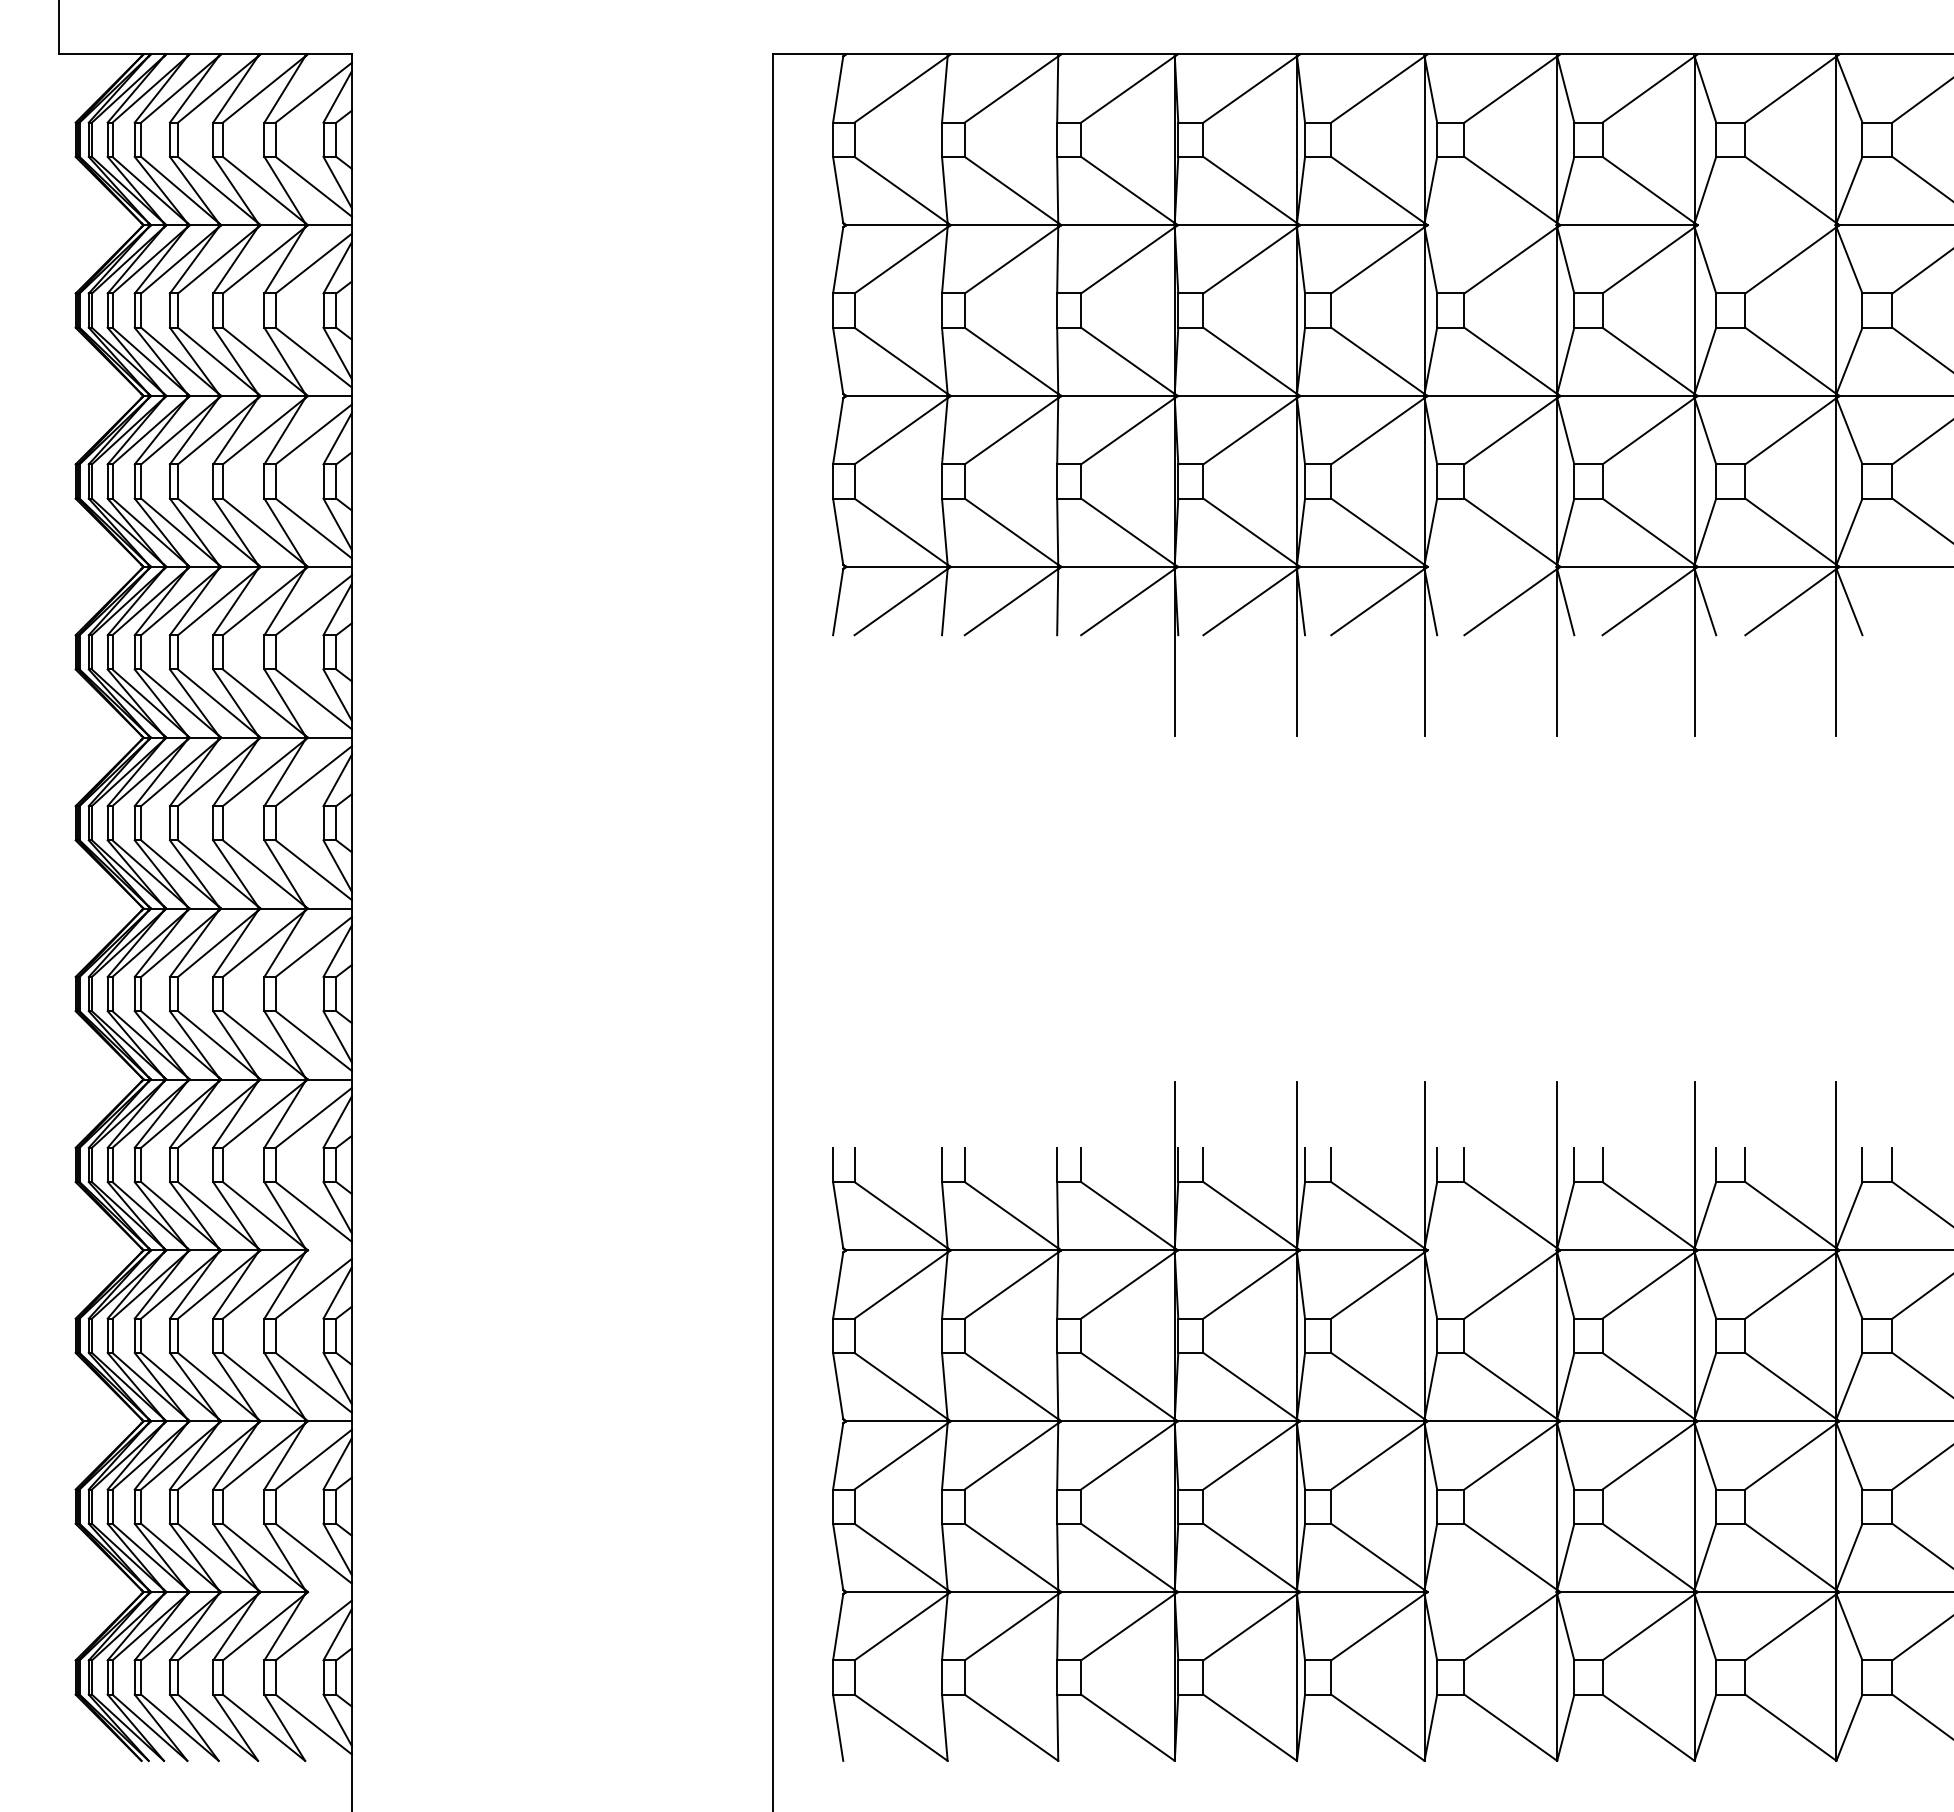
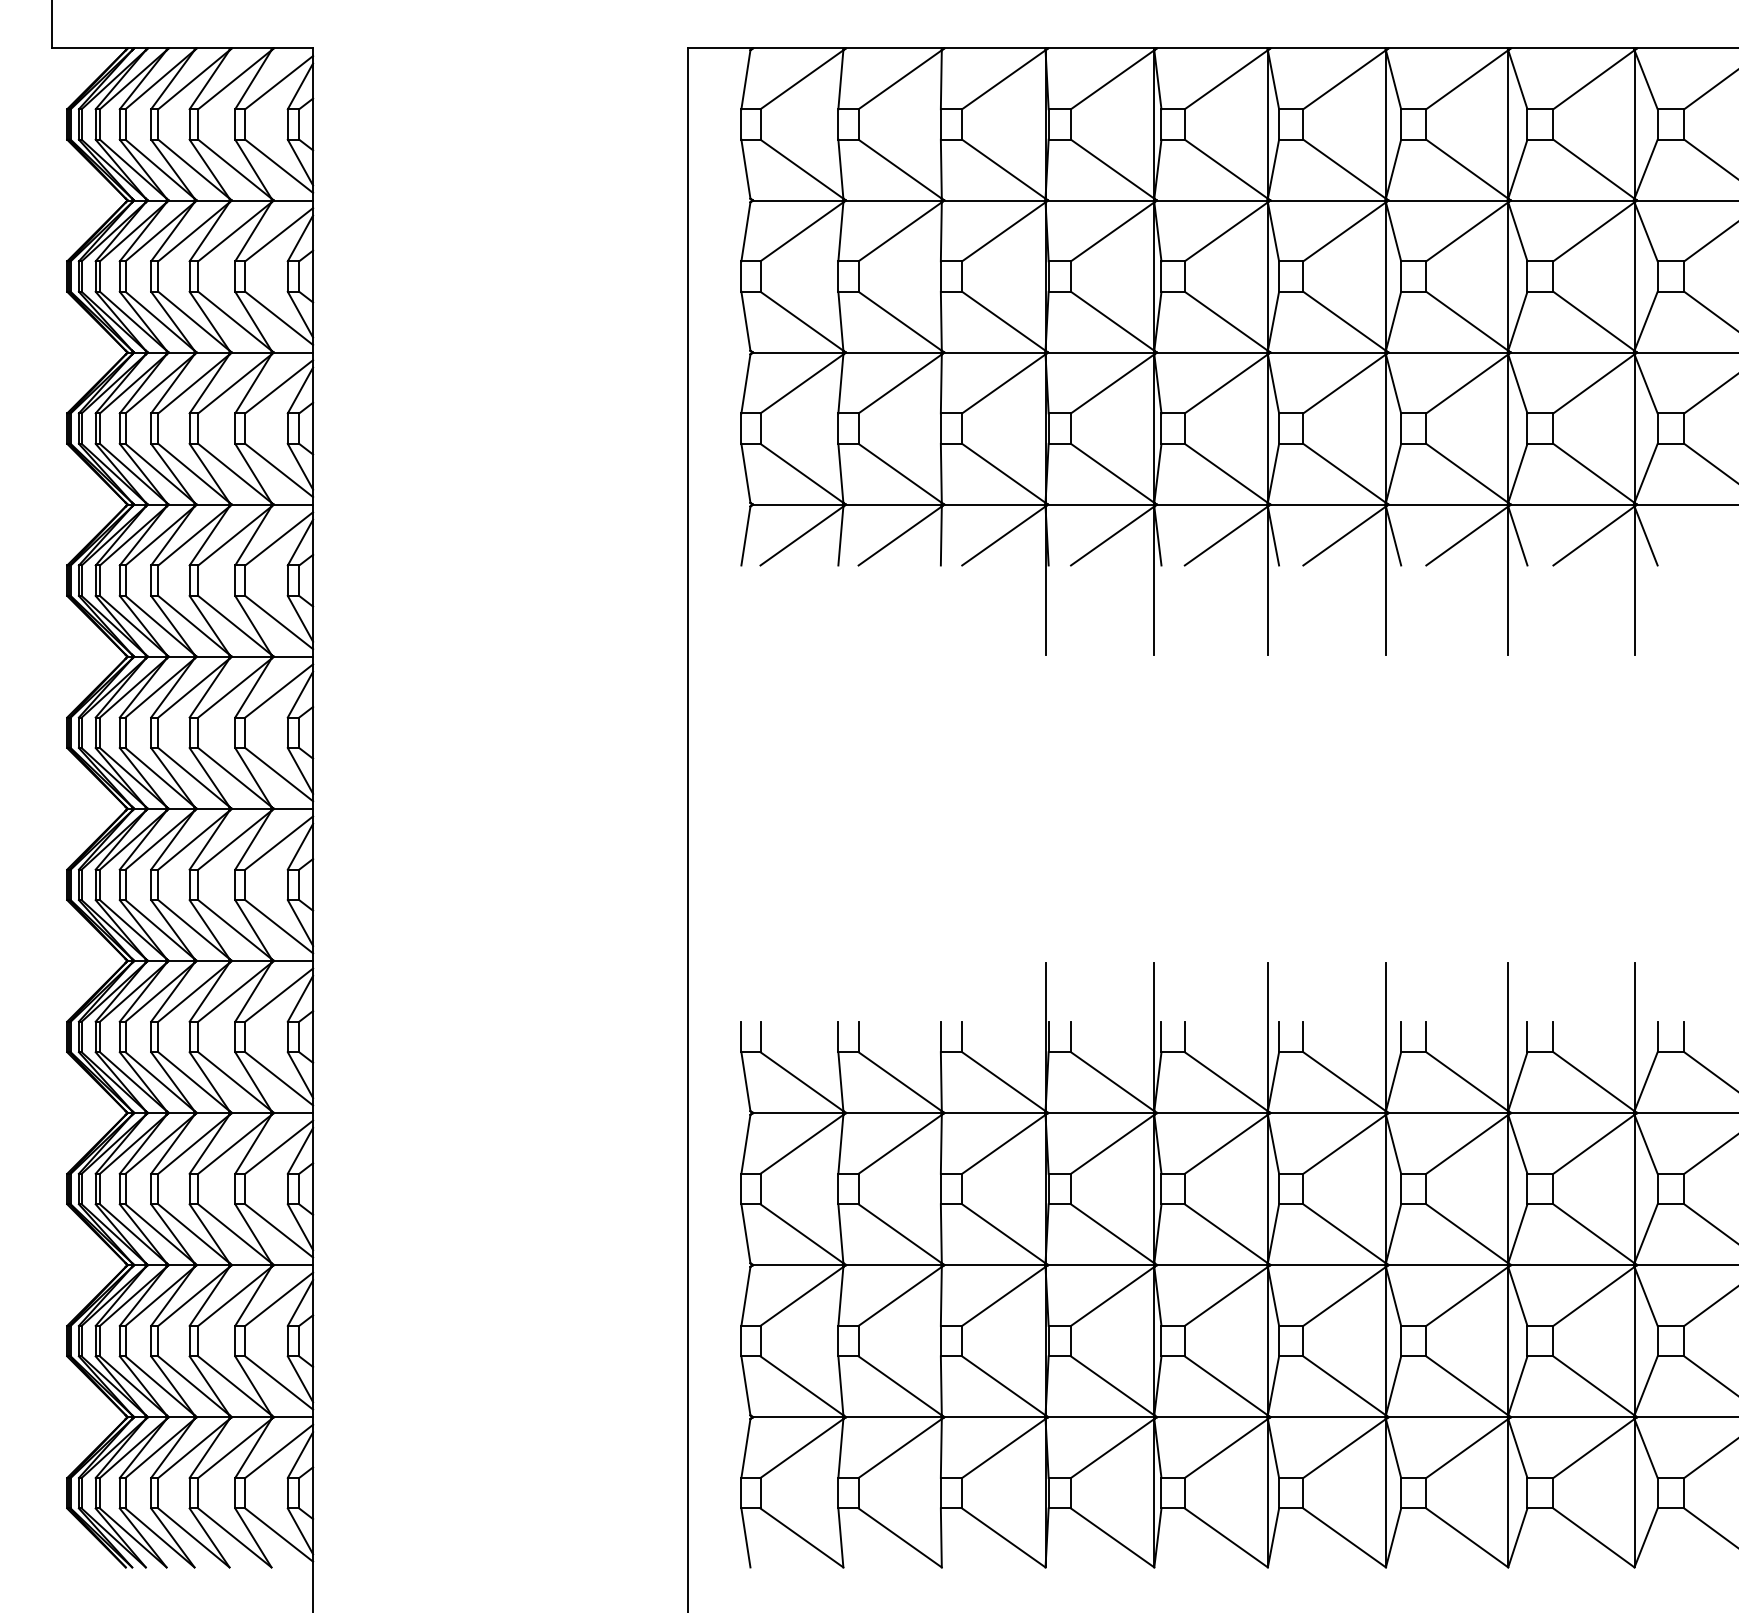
line: (1491, 225) -> (1327, 200), added
line: (1766, 225) -> (1572, 200), added
line: (1491, 566) -> (1327, 504), added
line: (329, 1250) -> (293, 1113), added
line: (1491, 1250) -> (1327, 1113), added
line: (329, 1592) -> (293, 1417), added
line: (1491, 1592) -> (1327, 1417), added

